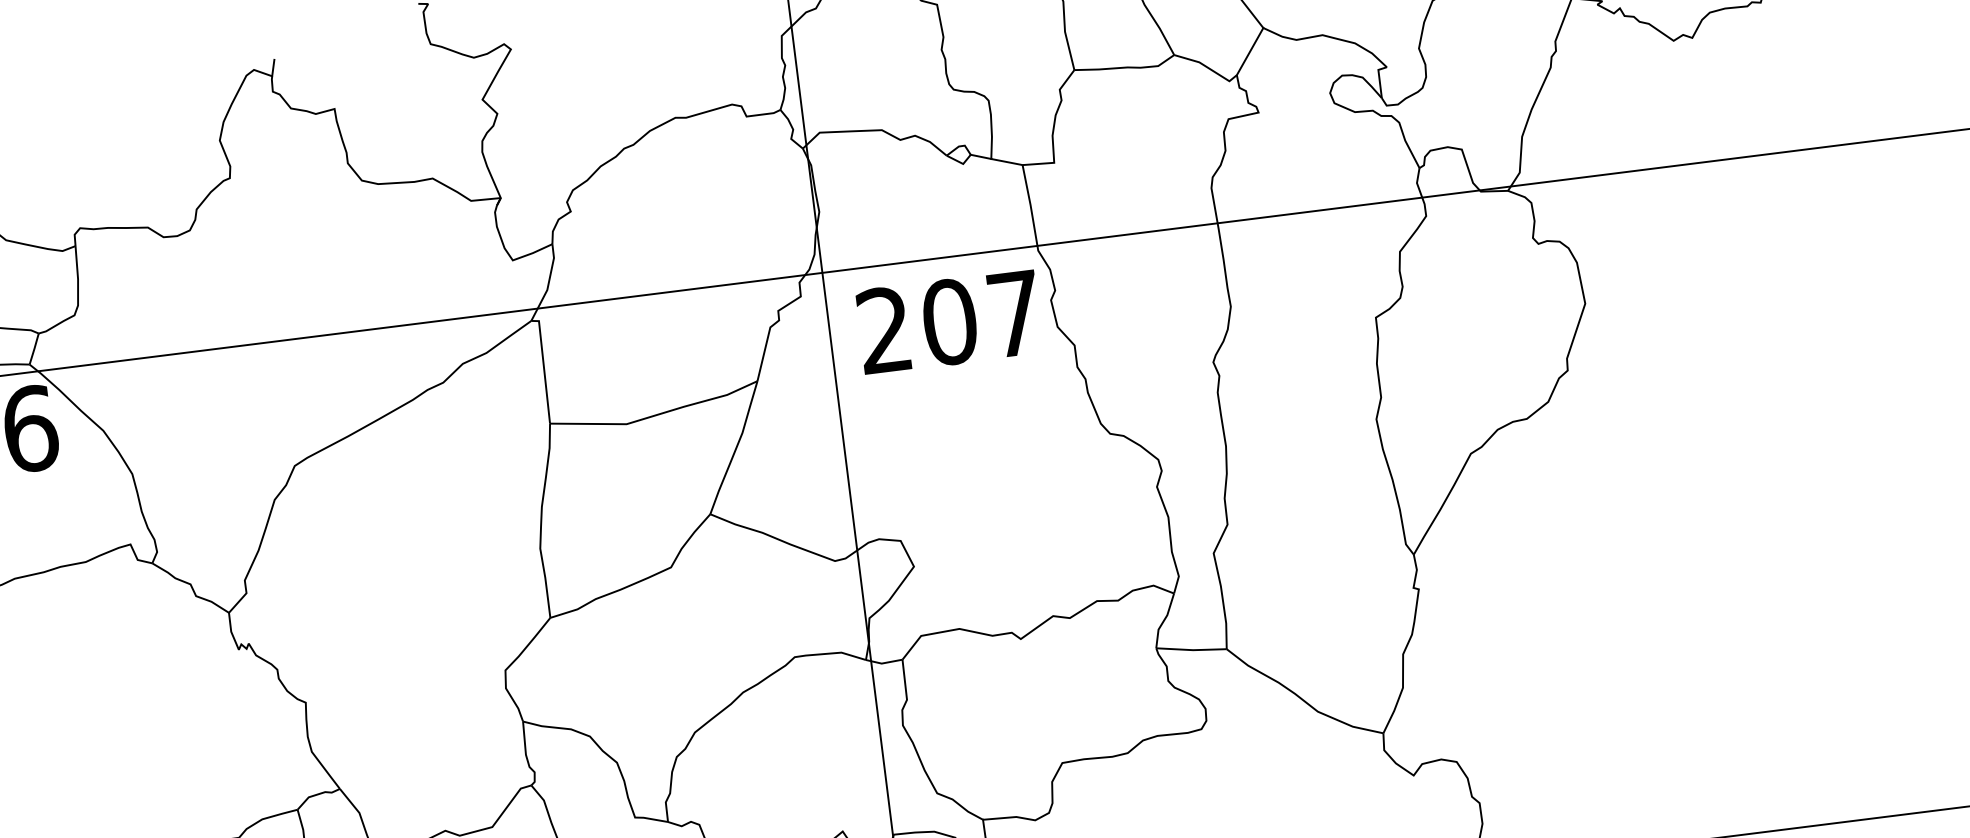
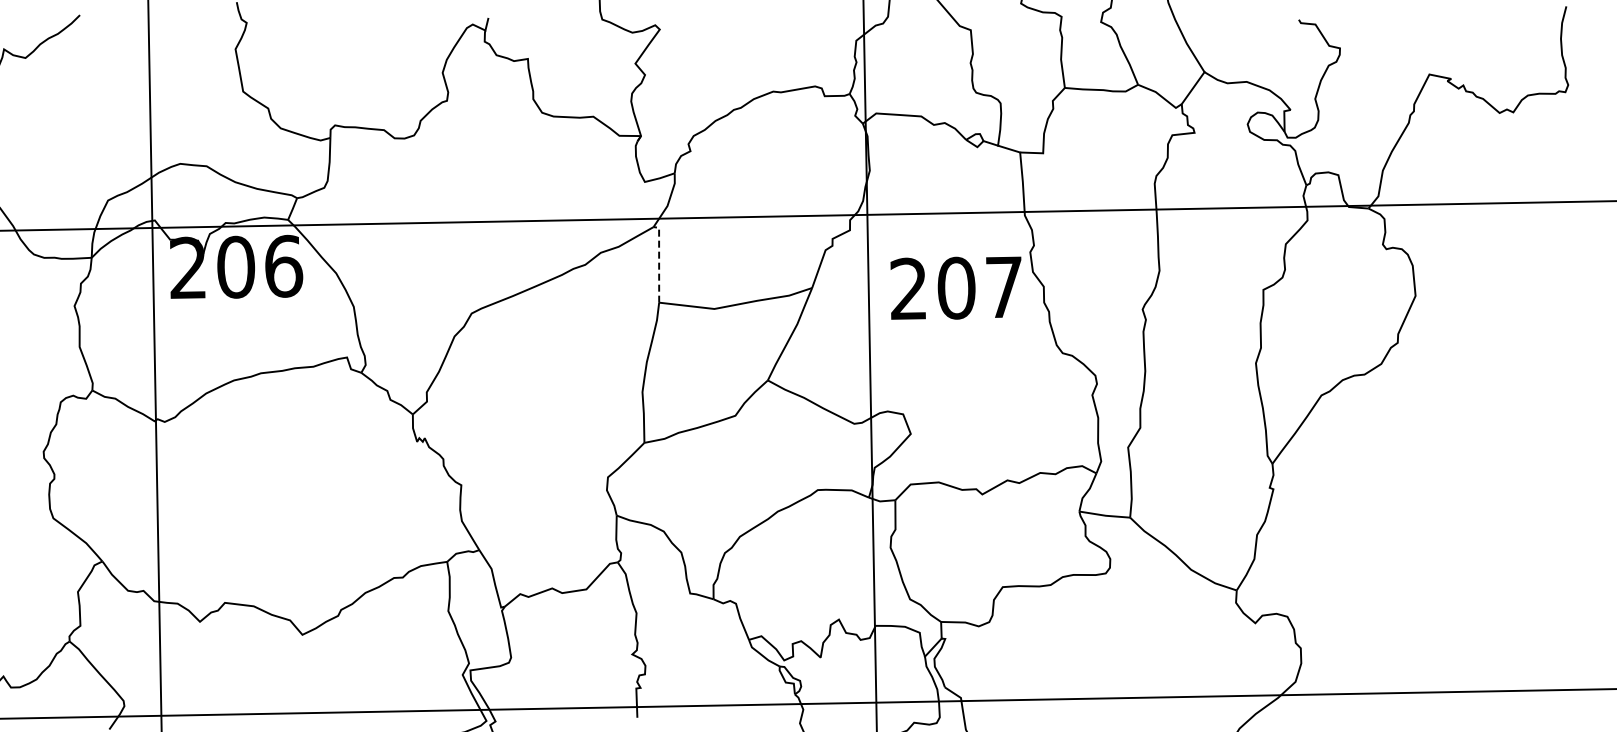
text: (948, 321) -> (955, 287), moved
line: (544, 367) -> (659, 261), solid -> dashed

